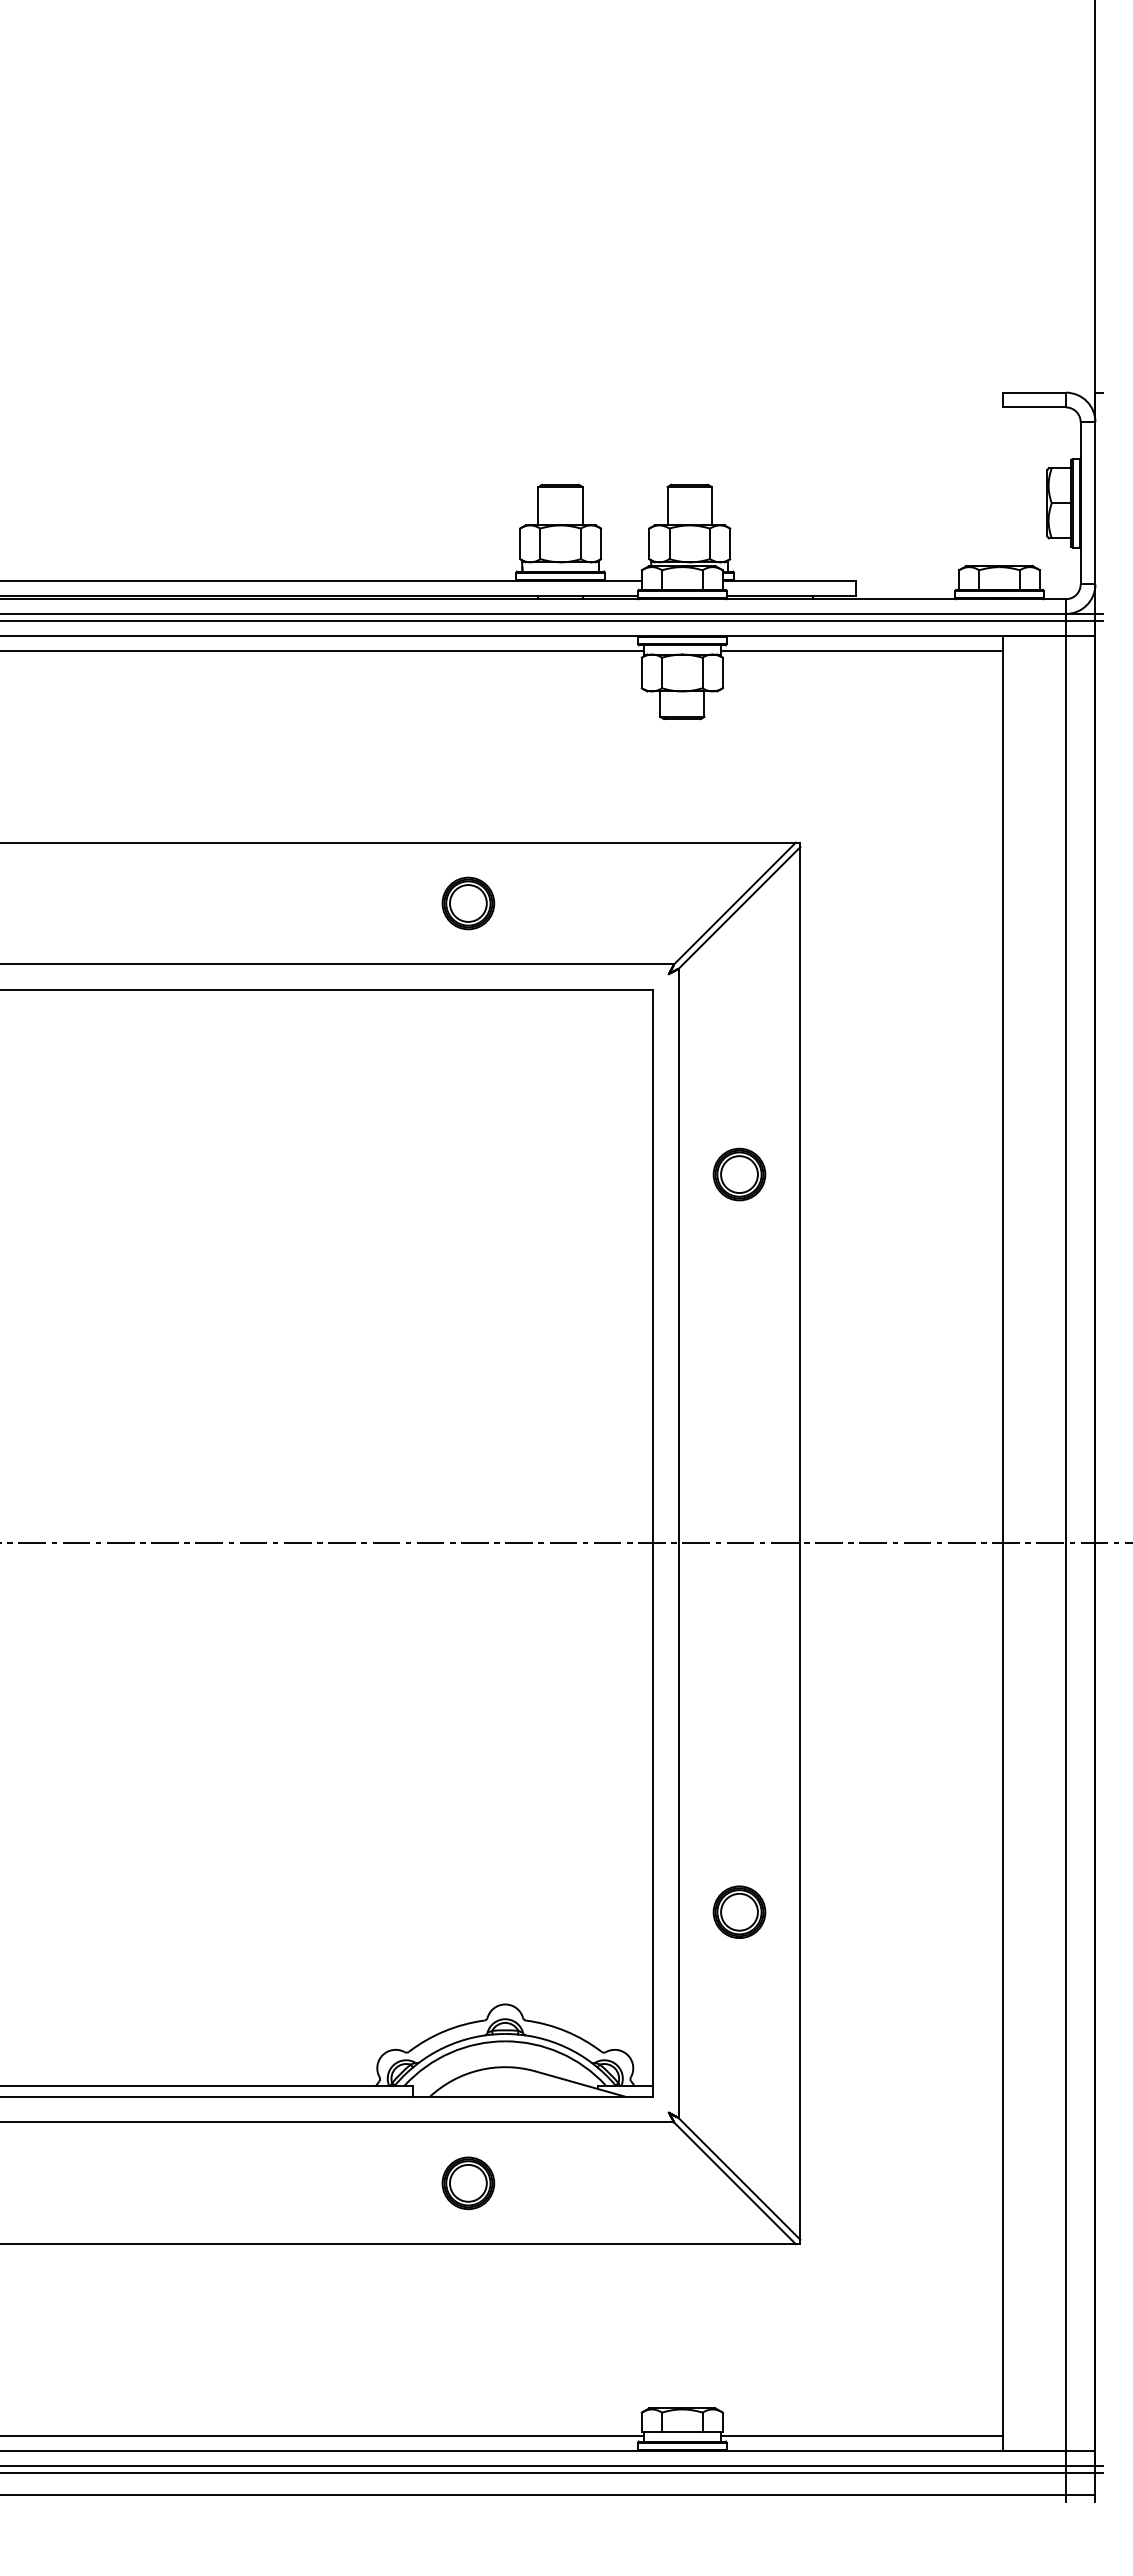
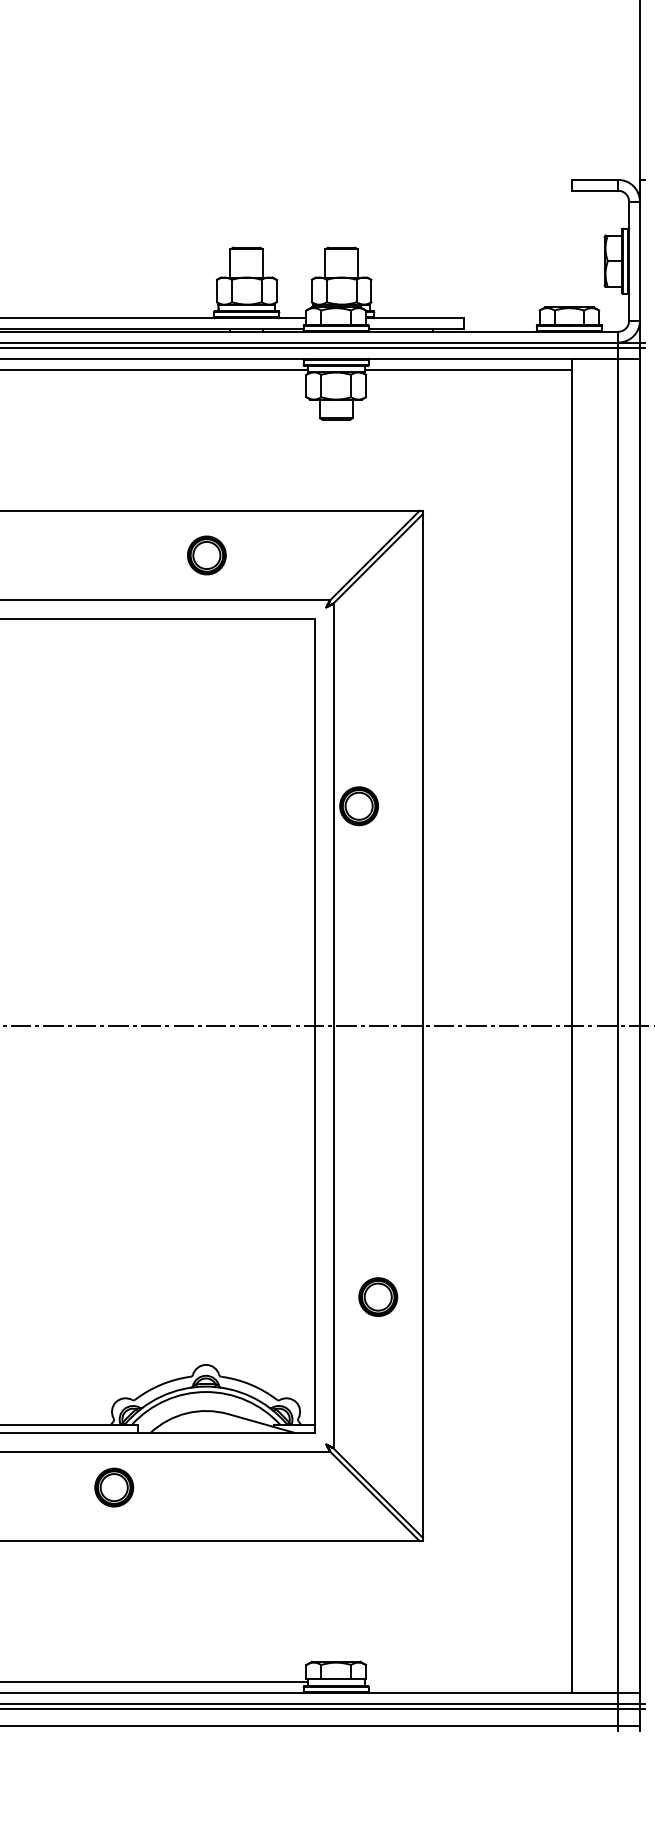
part: (468, 903) -> (206, 555), moved
part: (739, 1174) -> (359, 806), moved
part: (468, 2183) -> (114, 1487), moved
line: (862, 2436) -> (468, 1682), removed

